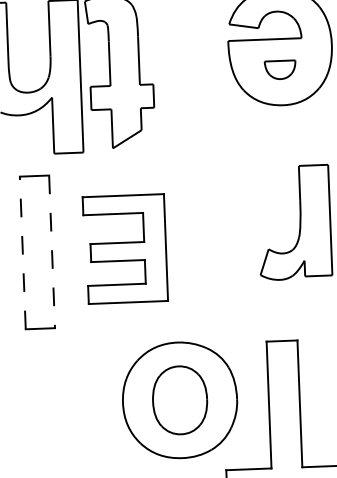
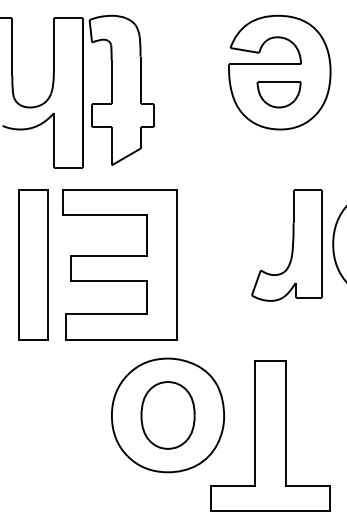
part: (279, 69) -> (278, 94), size x1.43
part: (124, 248) -> (119, 264), size x1.43
line: (23, 252) -> (19, 264), dashed -> solid
line: (51, 252) -> (47, 265), dashed -> solid

